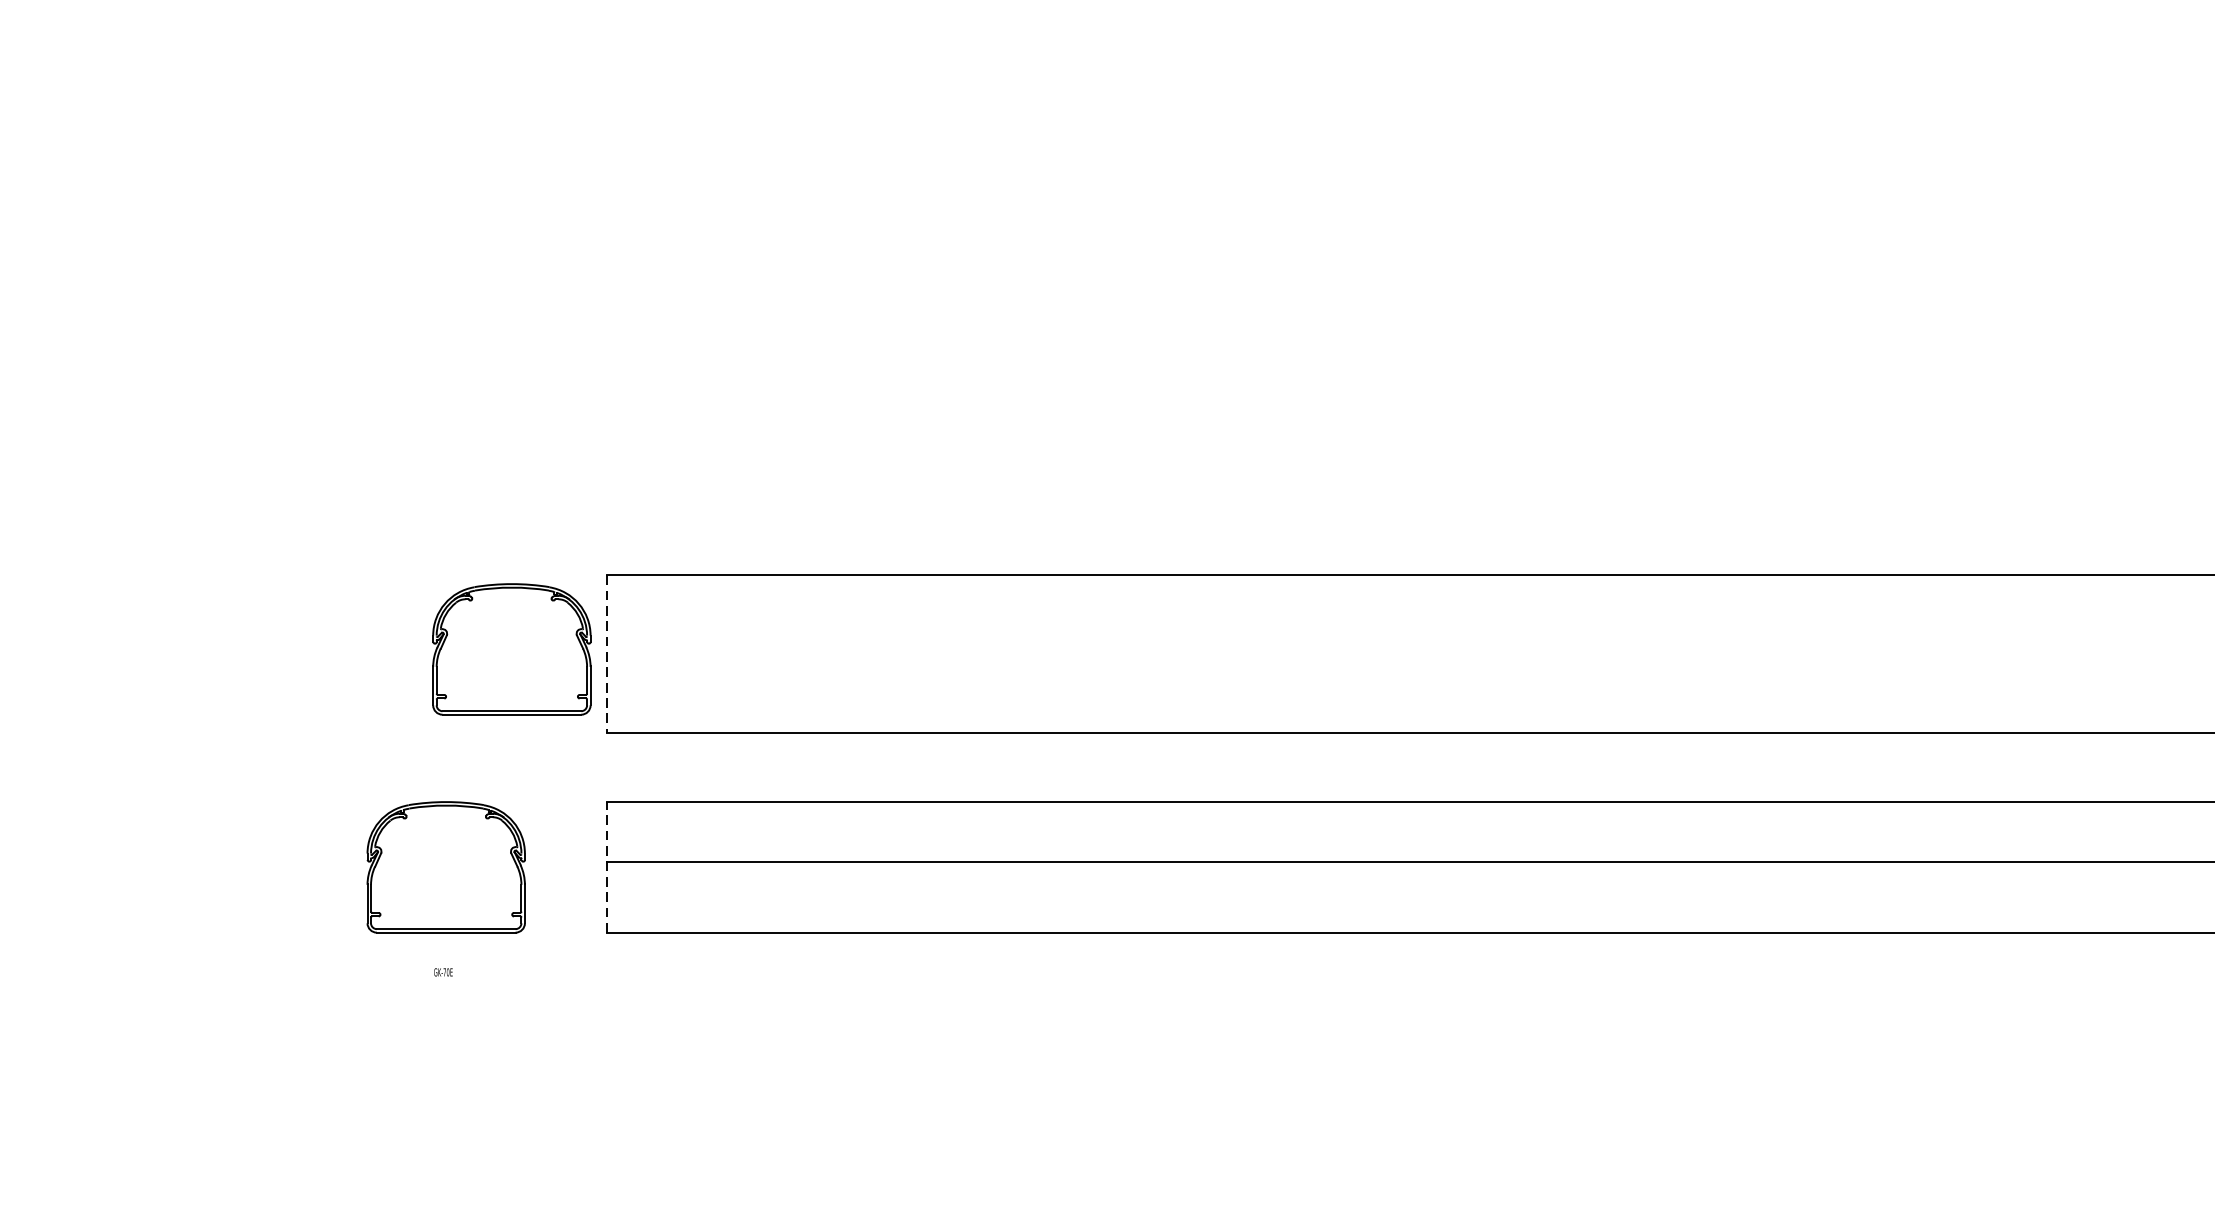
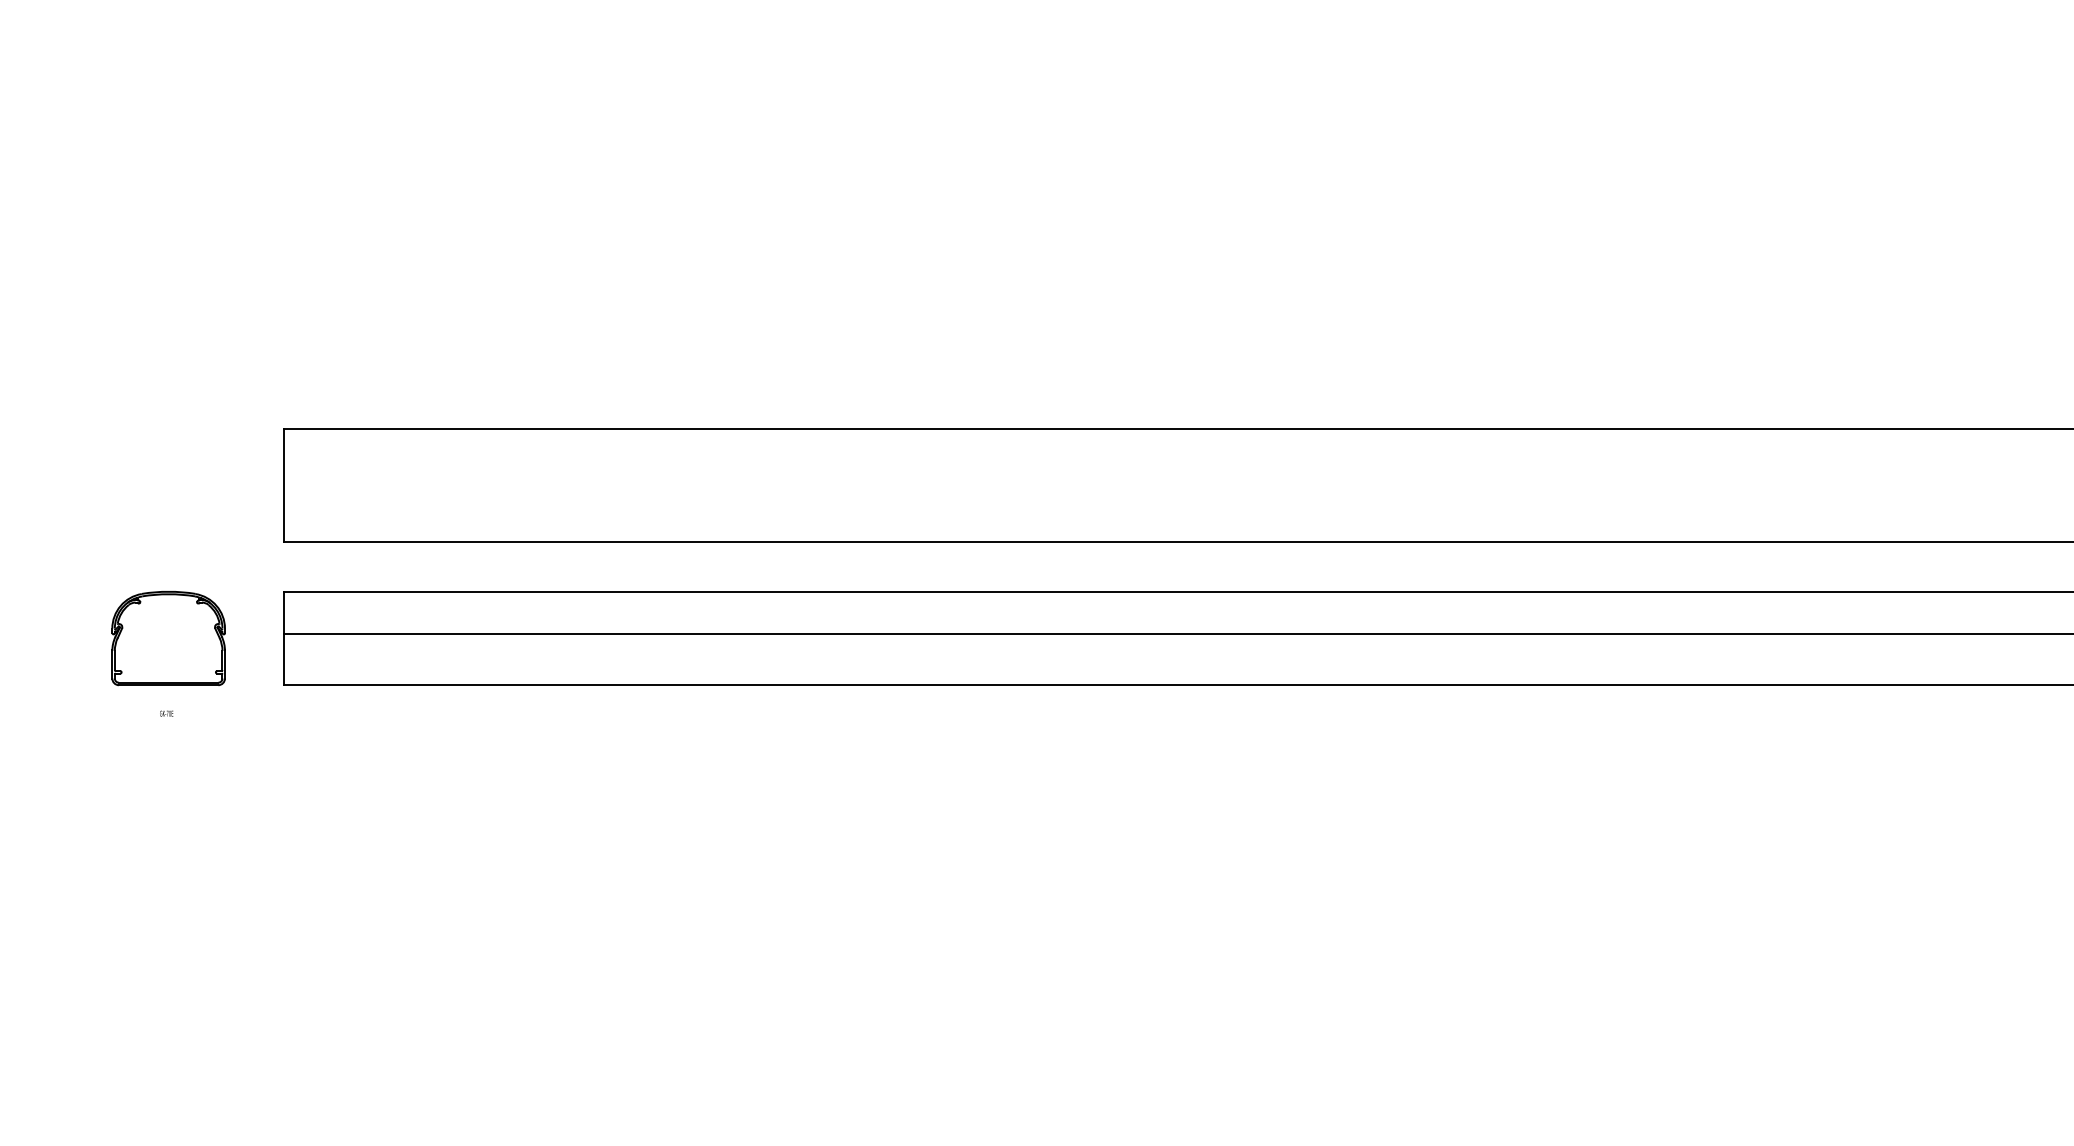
part: (511, 649) -> (215, 482), removed
line: (606, 655) -> (283, 486), dashed -> solid
line: (606, 867) -> (283, 638), dashed -> solid

